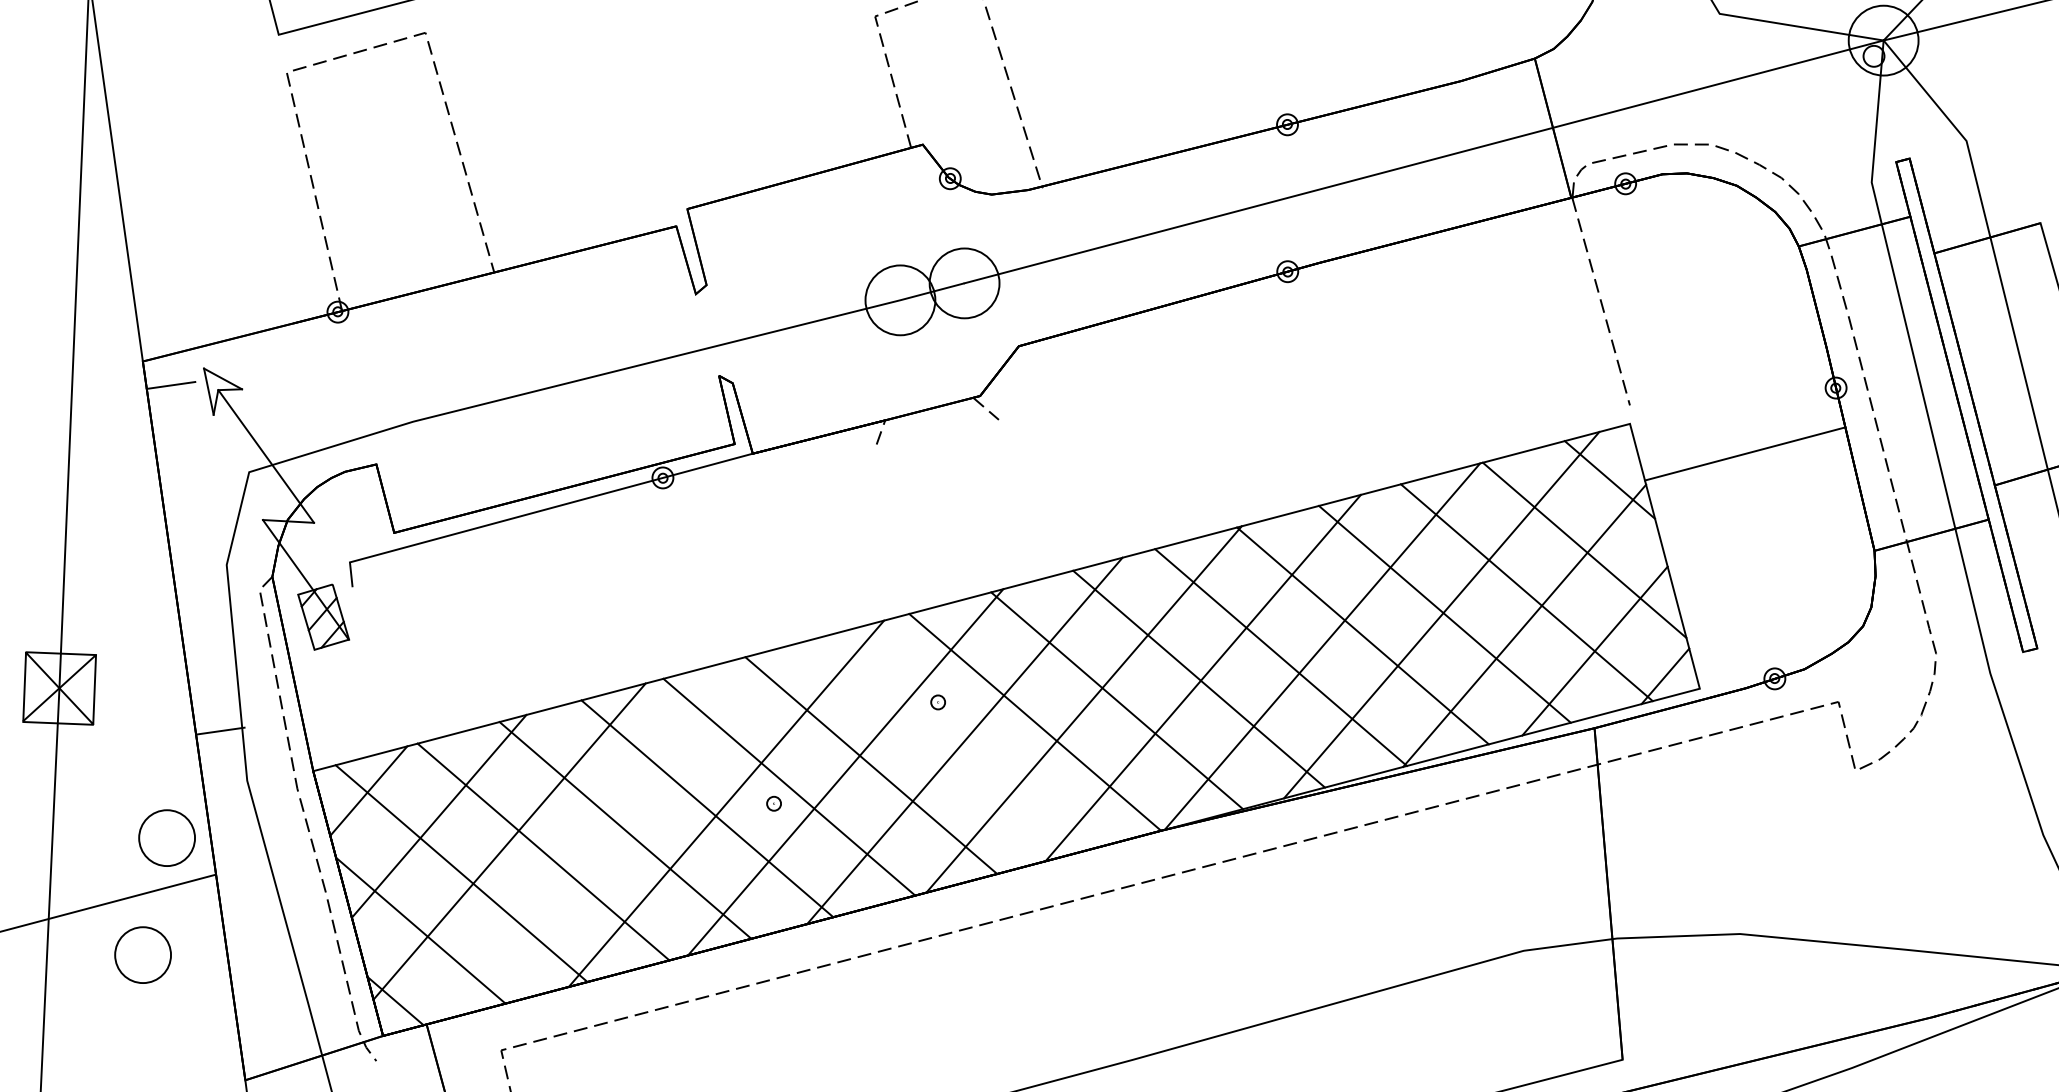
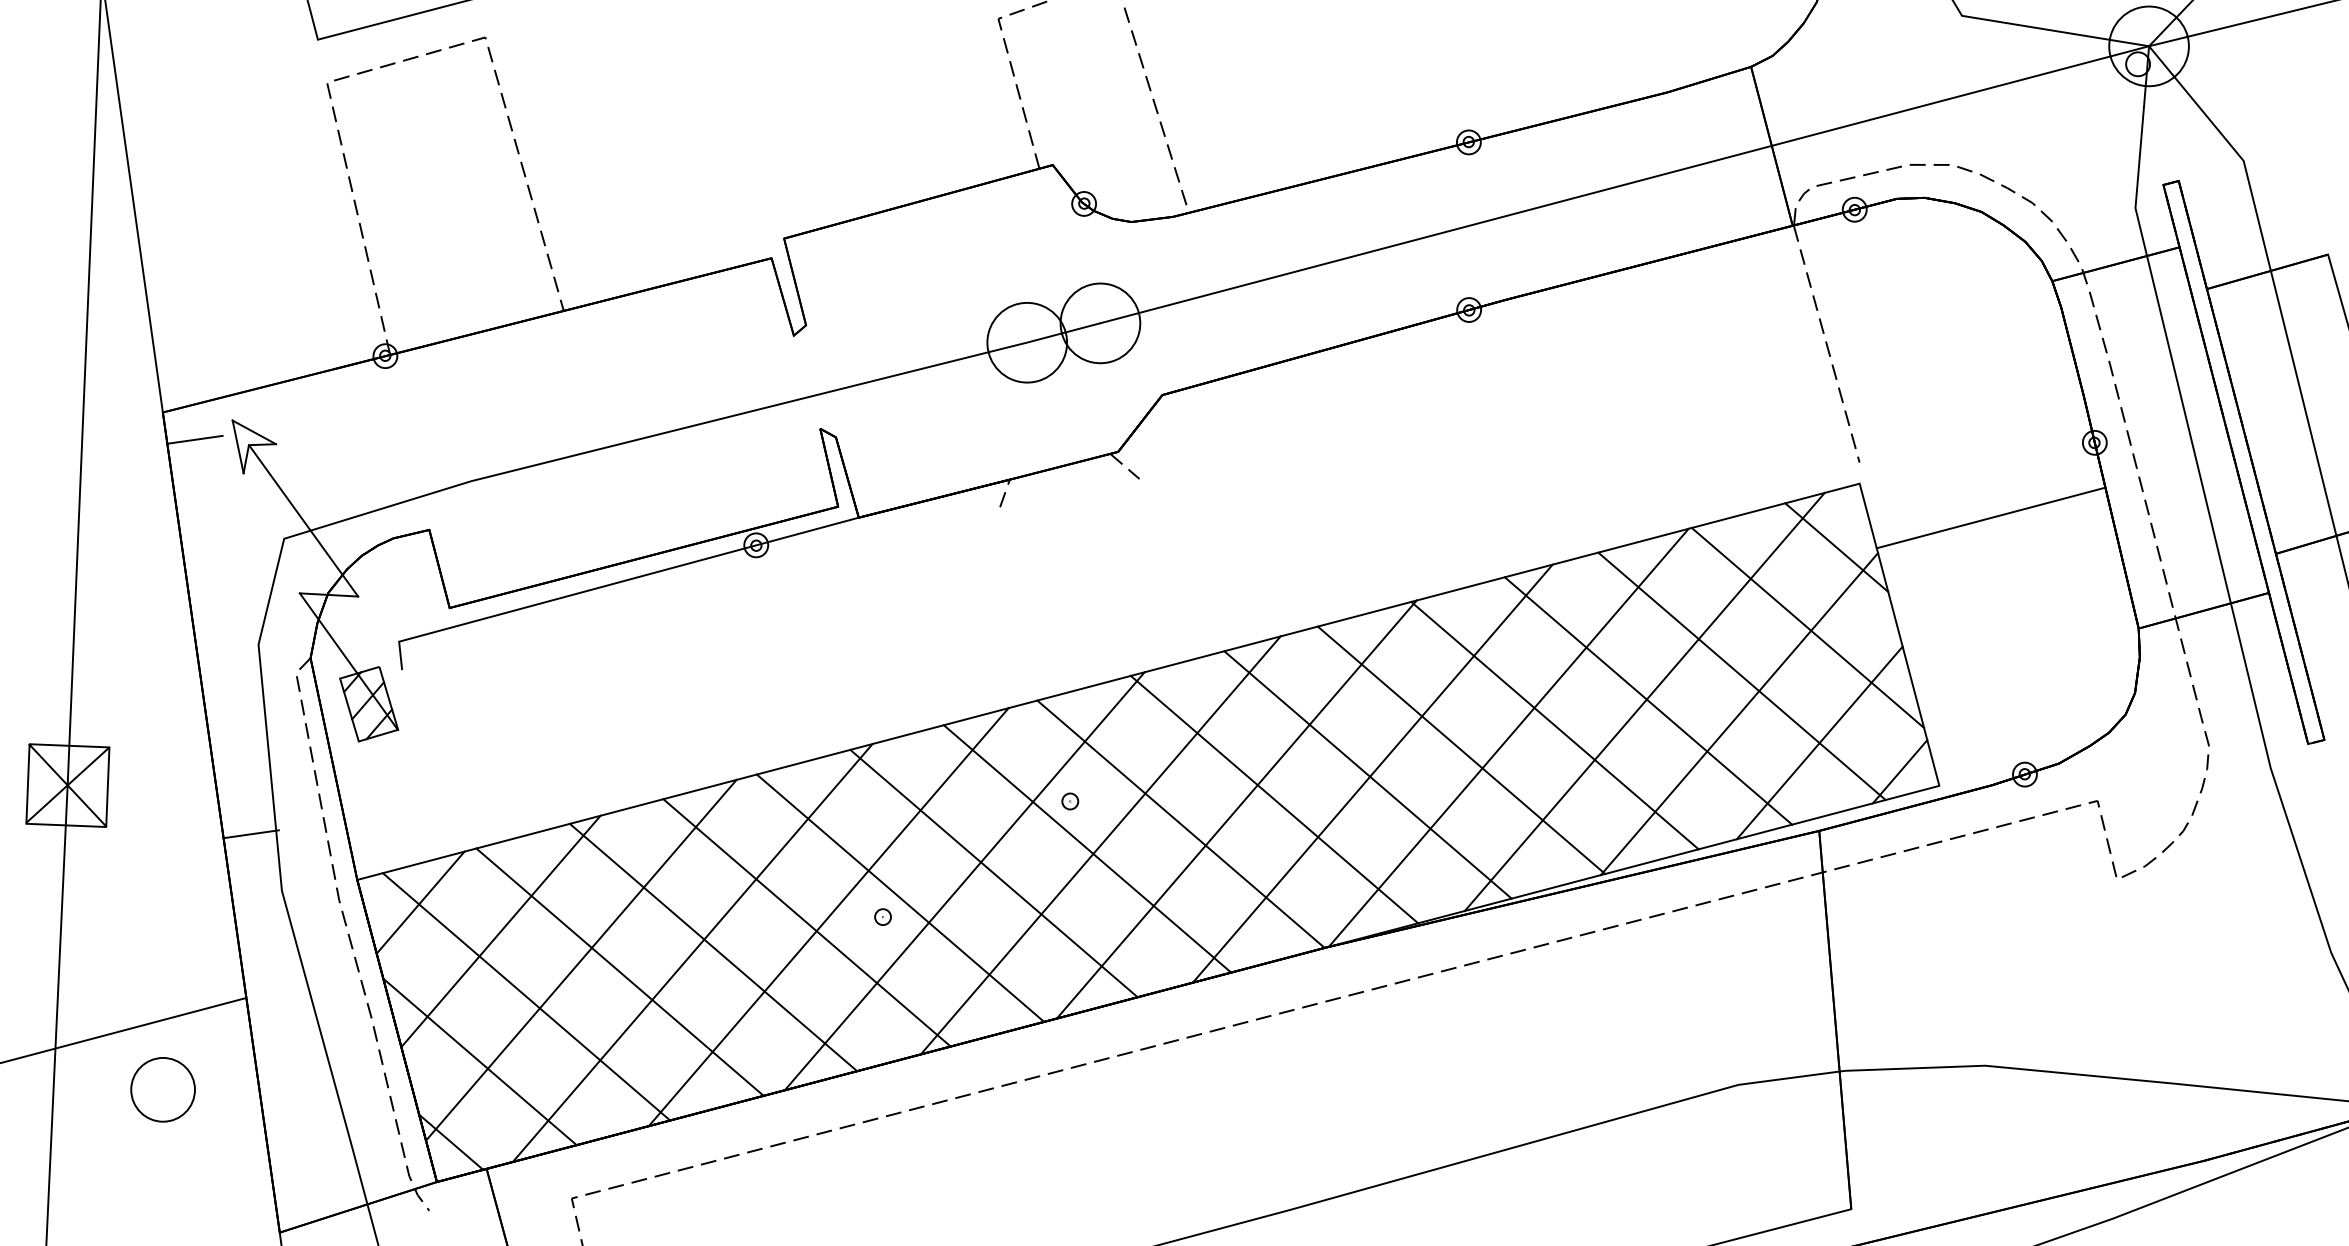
line: (953, 743) -> (1087, 848), added
line: (606, 835) -> (691, 953), added
part: (166, 837) -> (189, 955), removed

